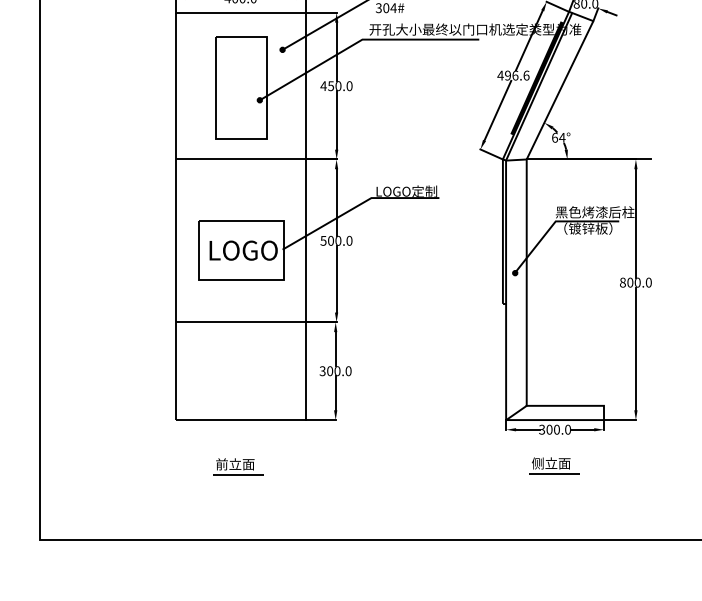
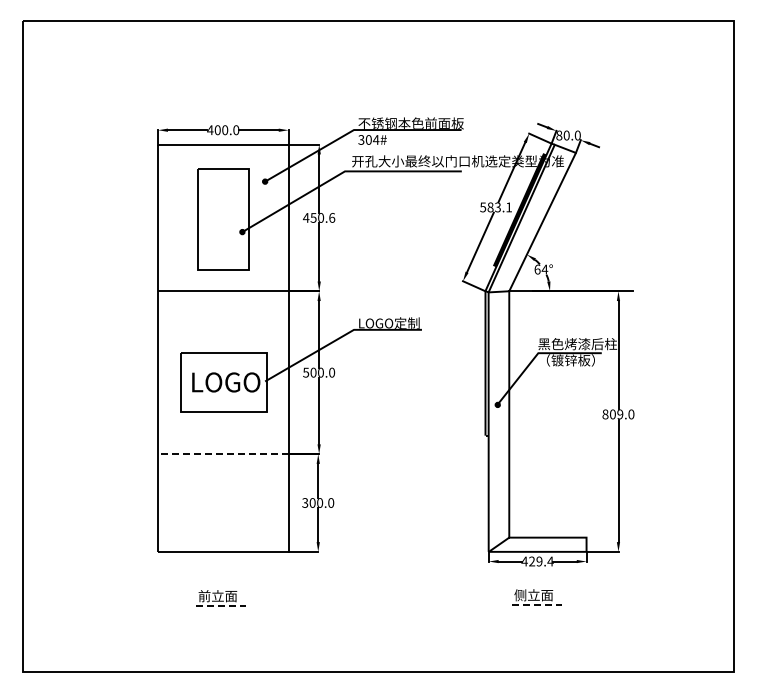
text: (512, 75) -> (495, 207), 496.6 -> 583.1
text: (349, 85) -> (332, 217), 450.0 -> 450.6
text: (637, 282) -> (620, 414), 800.0 -> 809.0
line: (239, 322) -> (222, 454), solid -> dashed
text: (554, 429) -> (537, 561), 300.0 -> 429.4
line: (554, 473) -> (537, 605), solid -> dashed
line: (238, 474) -> (221, 606), solid -> dashed

